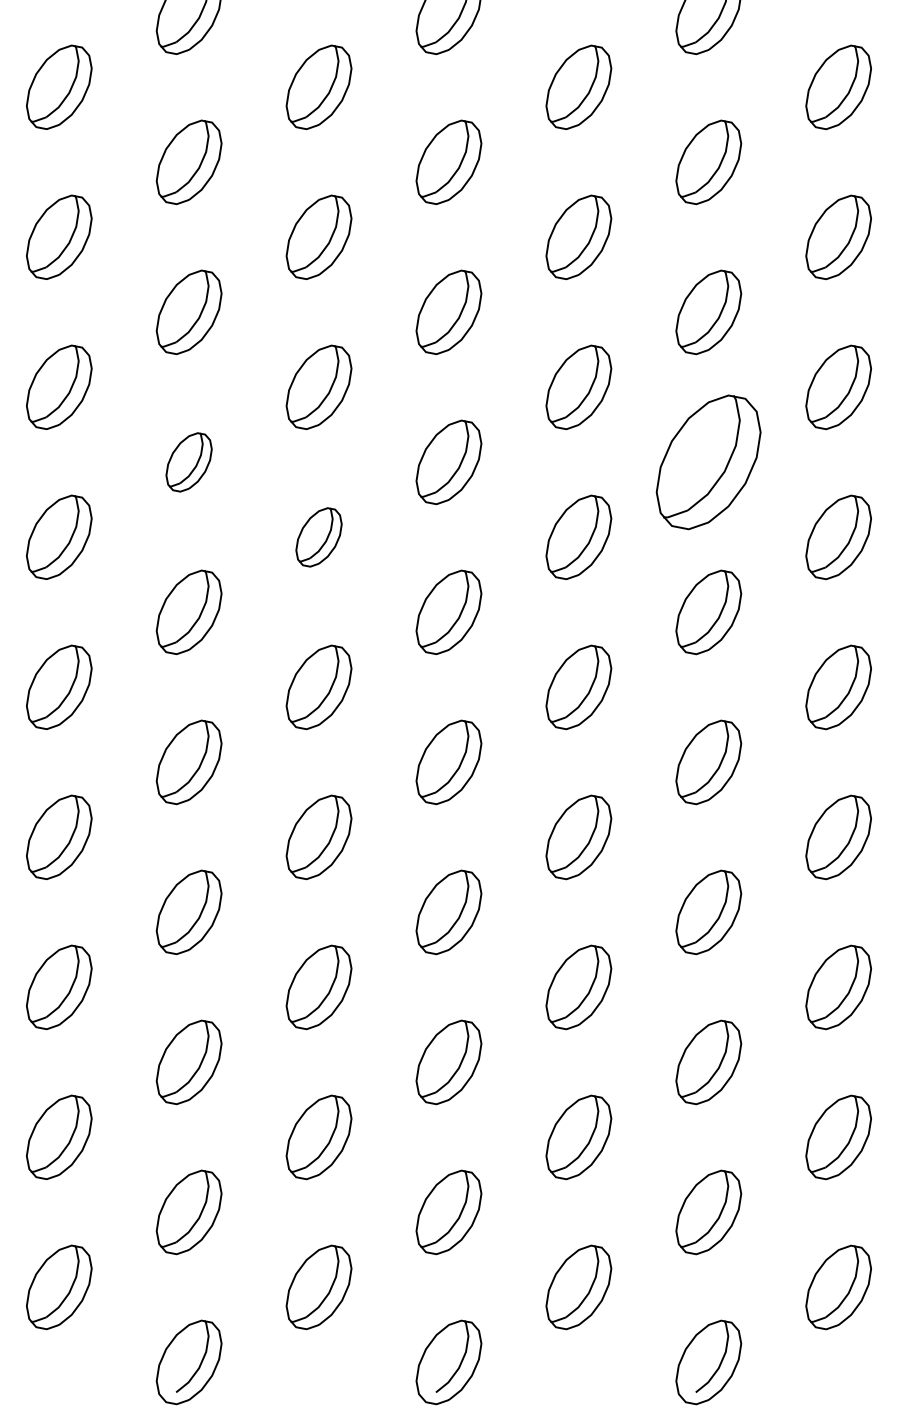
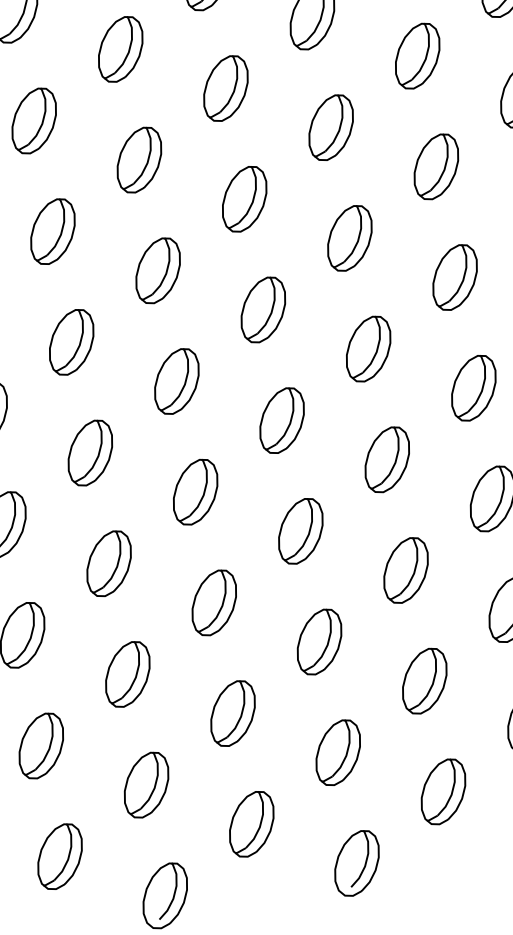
part: (188, 462) -> (52, 231), size x1.43
part: (708, 462) -> (436, 166), size x0.62
part: (318, 537) -> (157, 270), size x1.43

